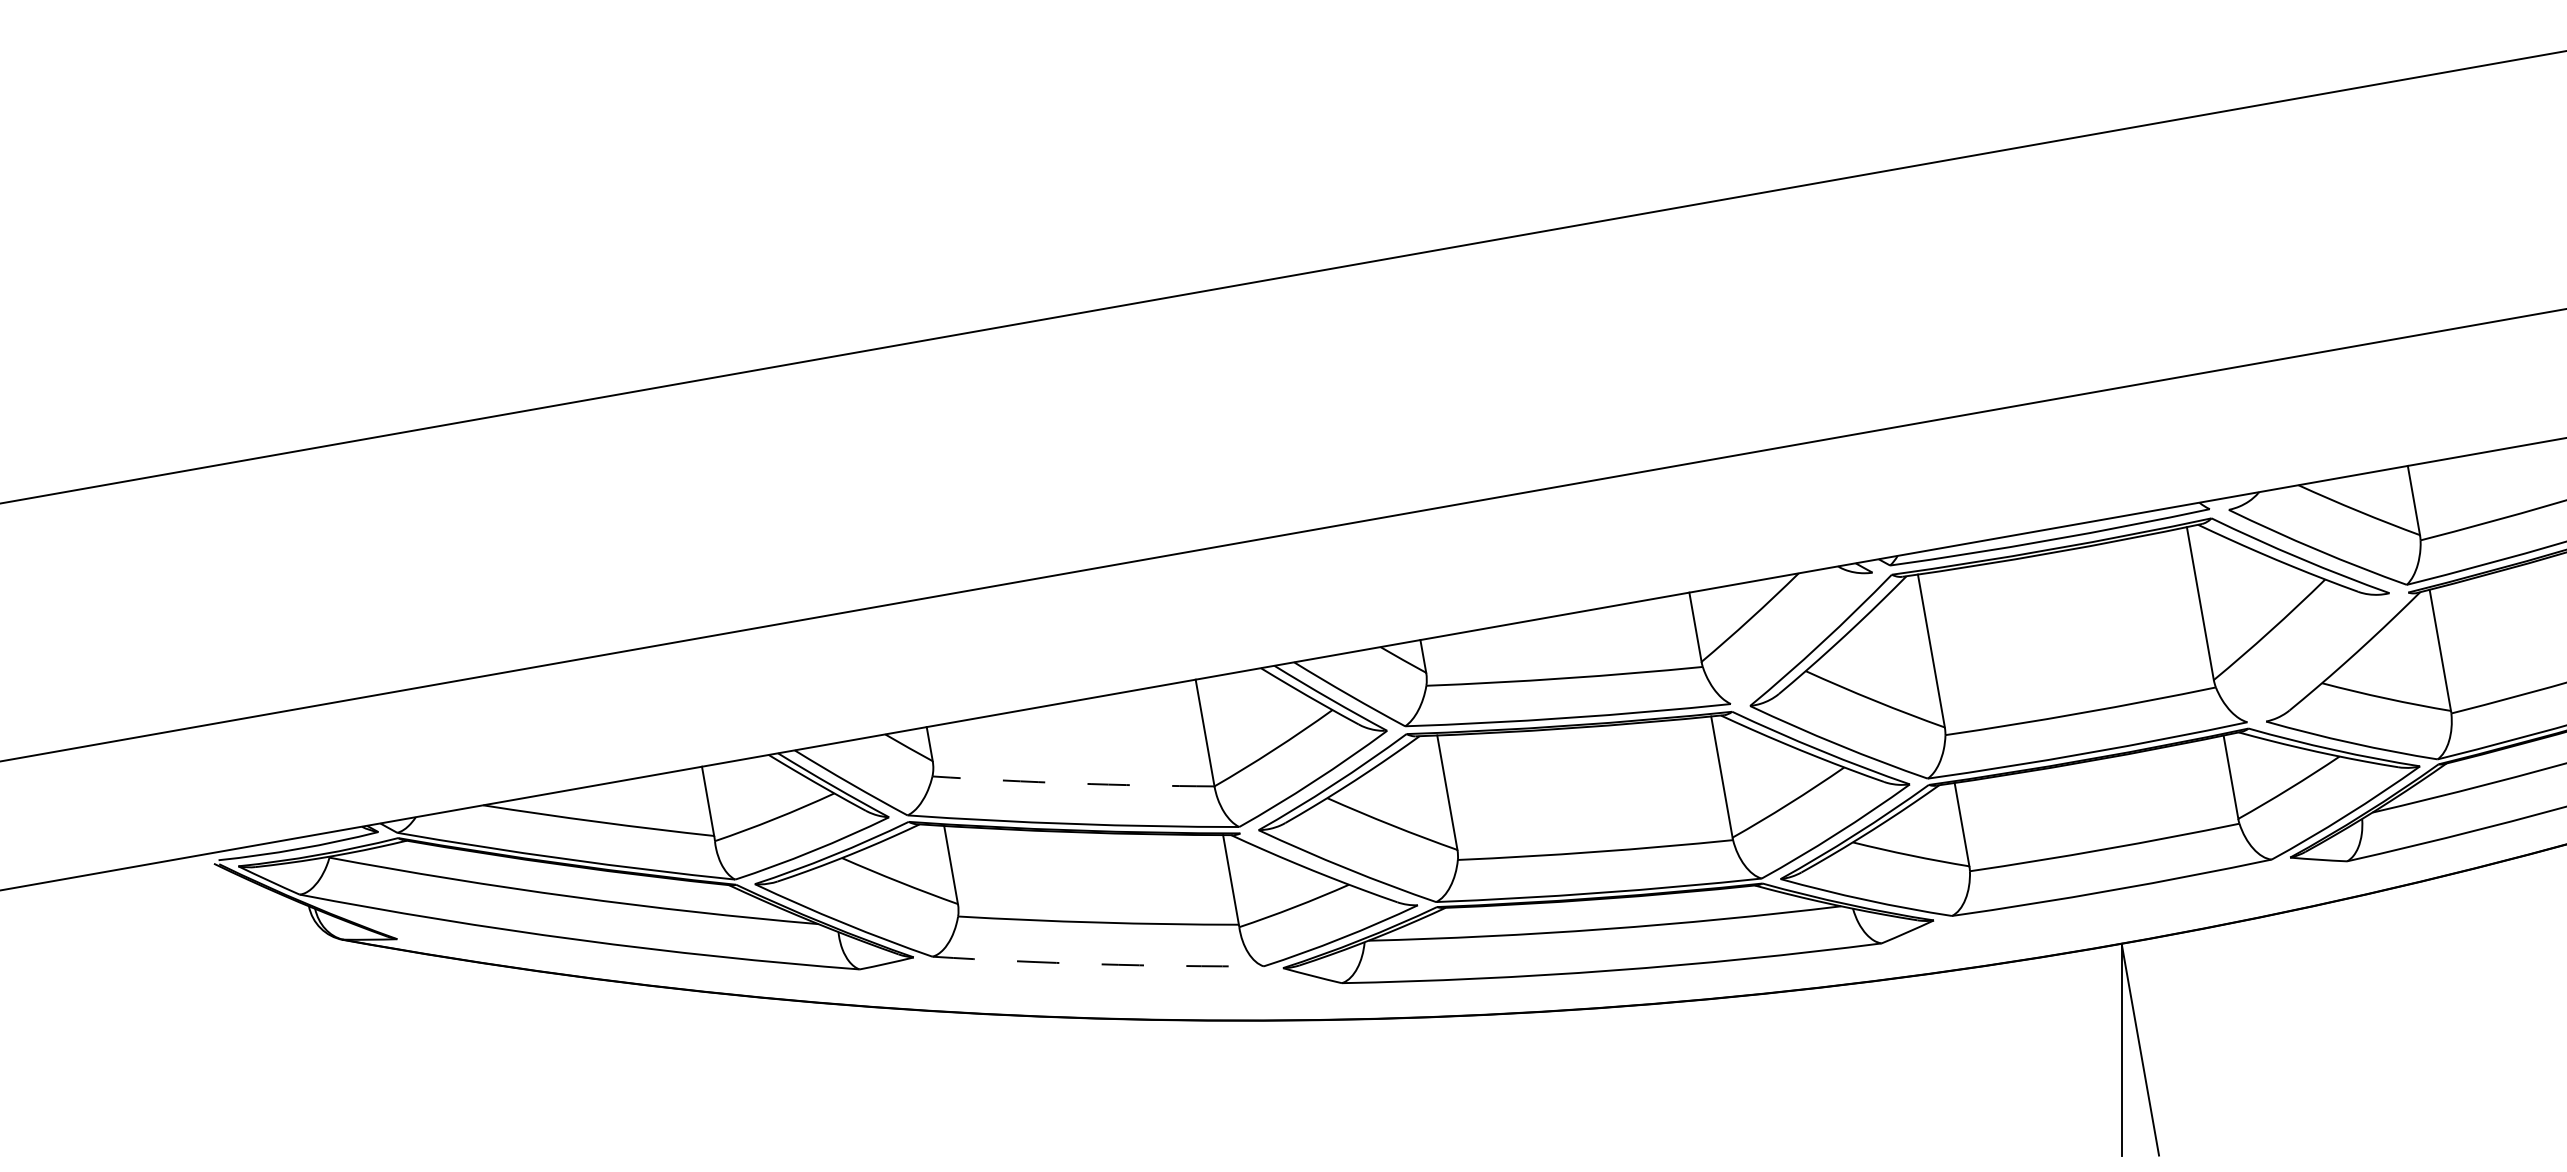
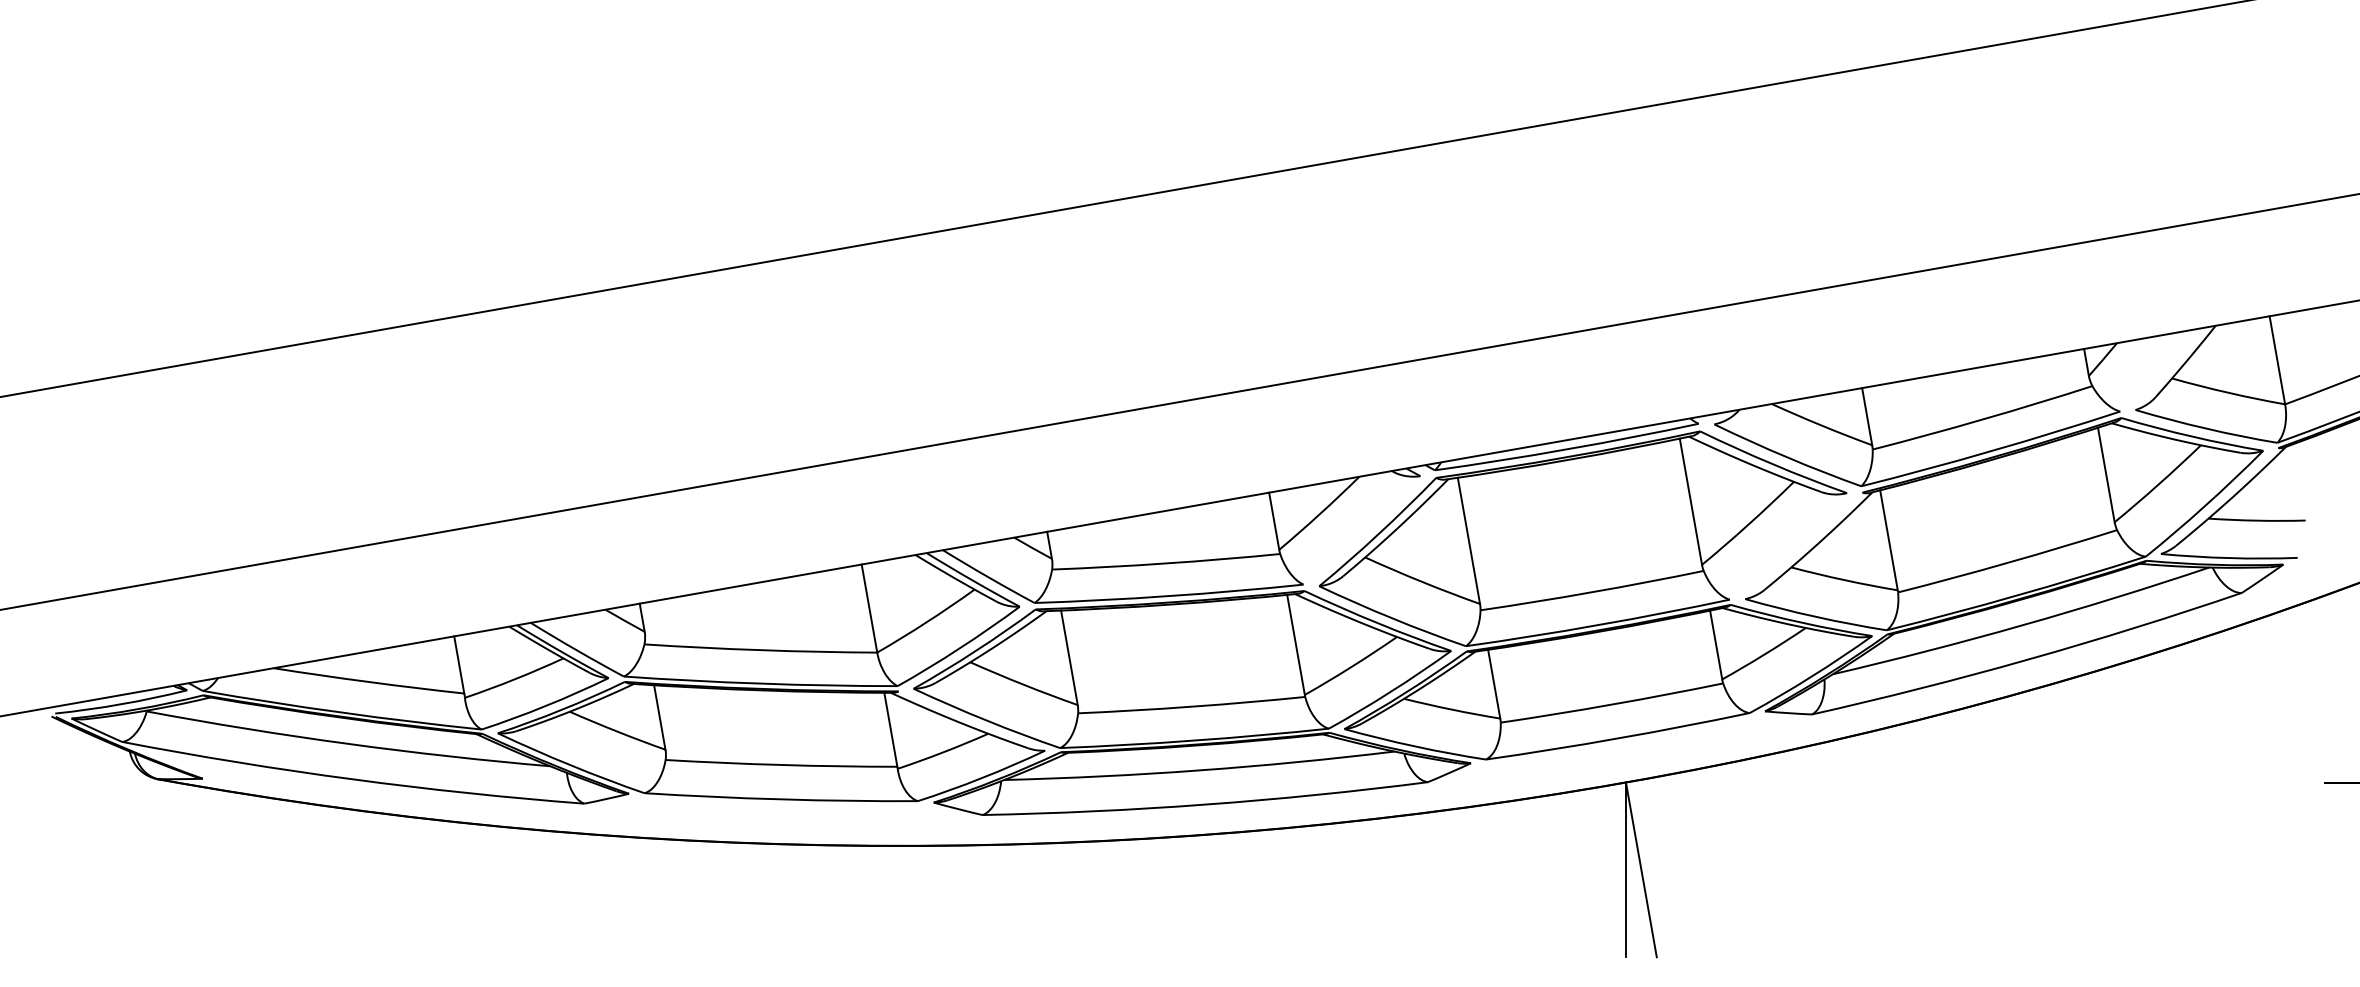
arc: (1073, 783) -> (760, 650), dashed -> solid
arc: (1098, 964) -> (781, 799), dashed -> solid

